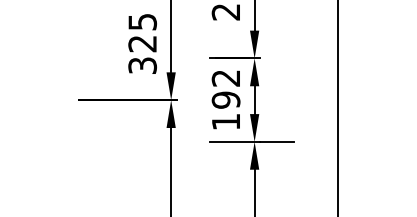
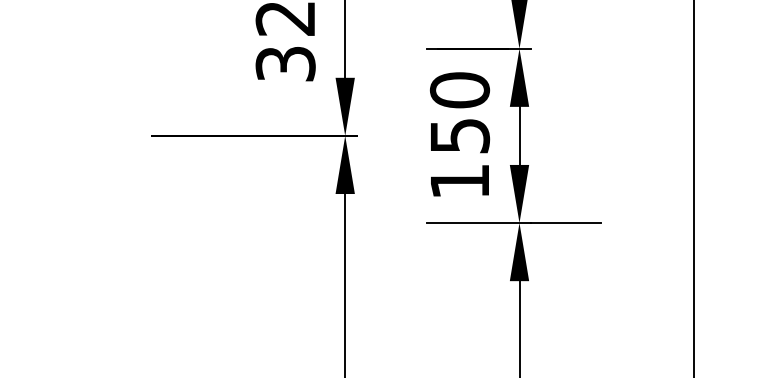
text: (225, 88) -> (458, 111), 192 -> 150

